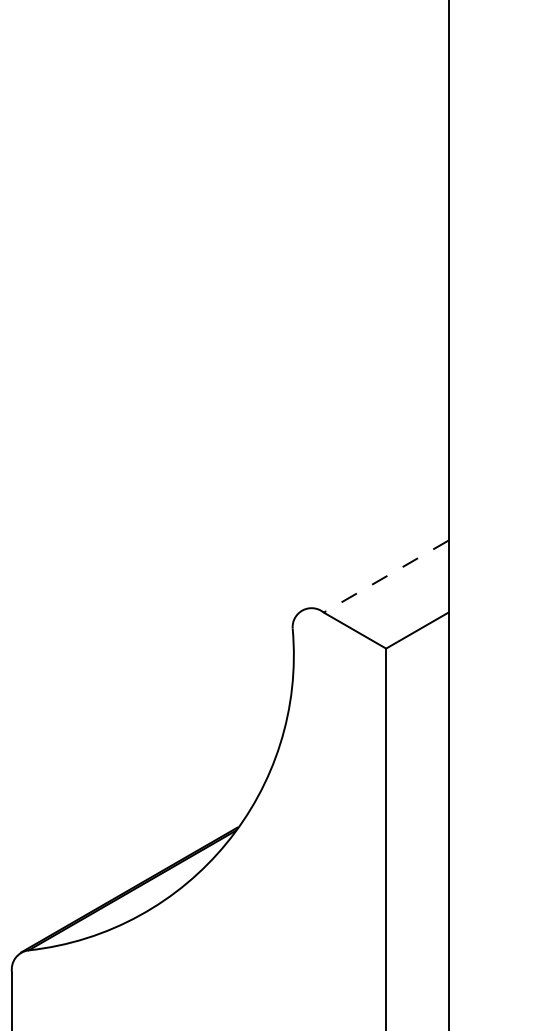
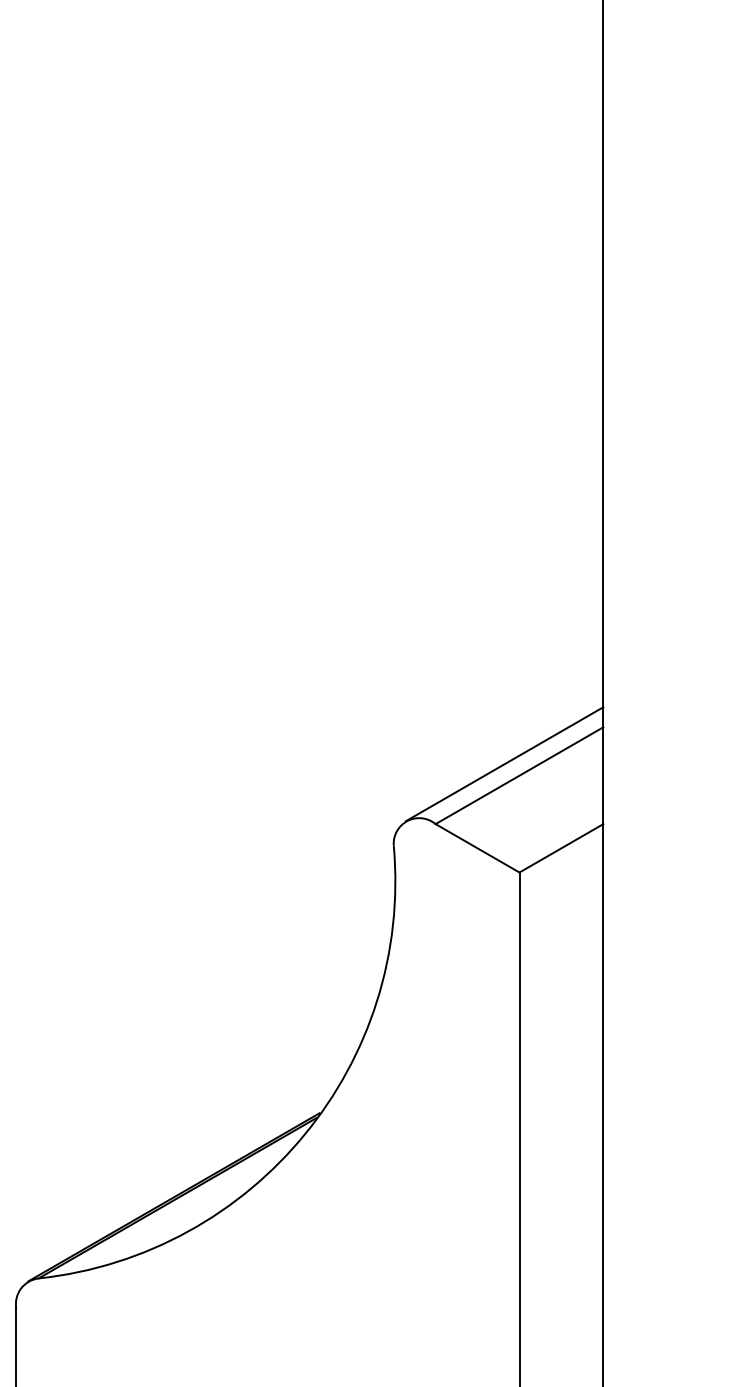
line: (374, 567) -> (503, 763), added
line: (386, 576) -> (519, 775), dashed -> solid

